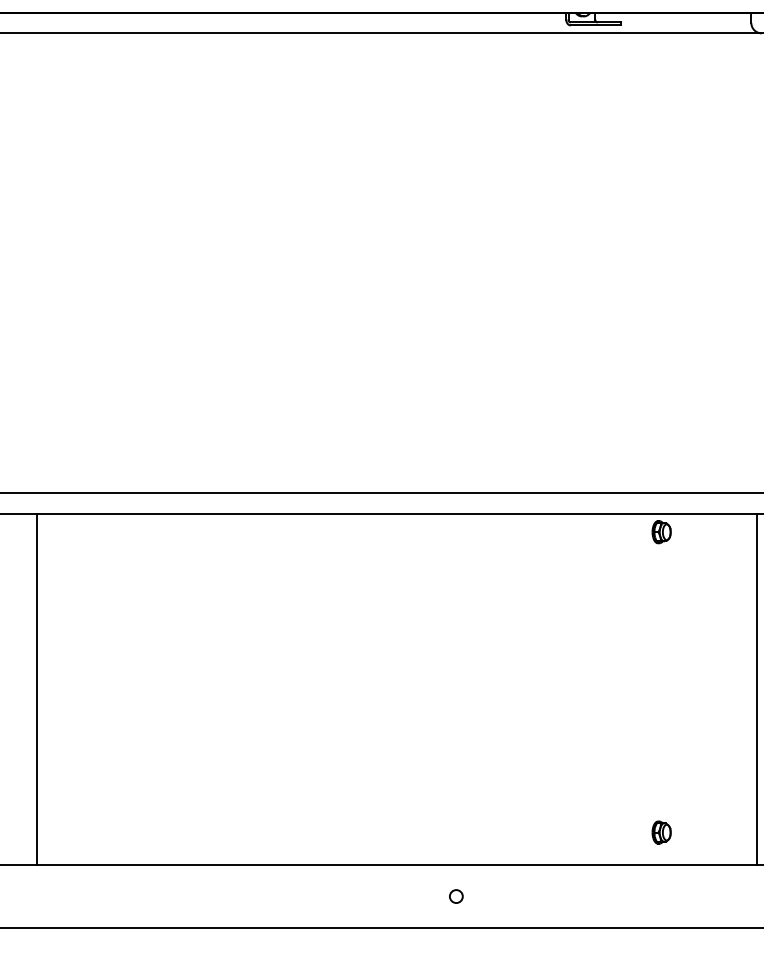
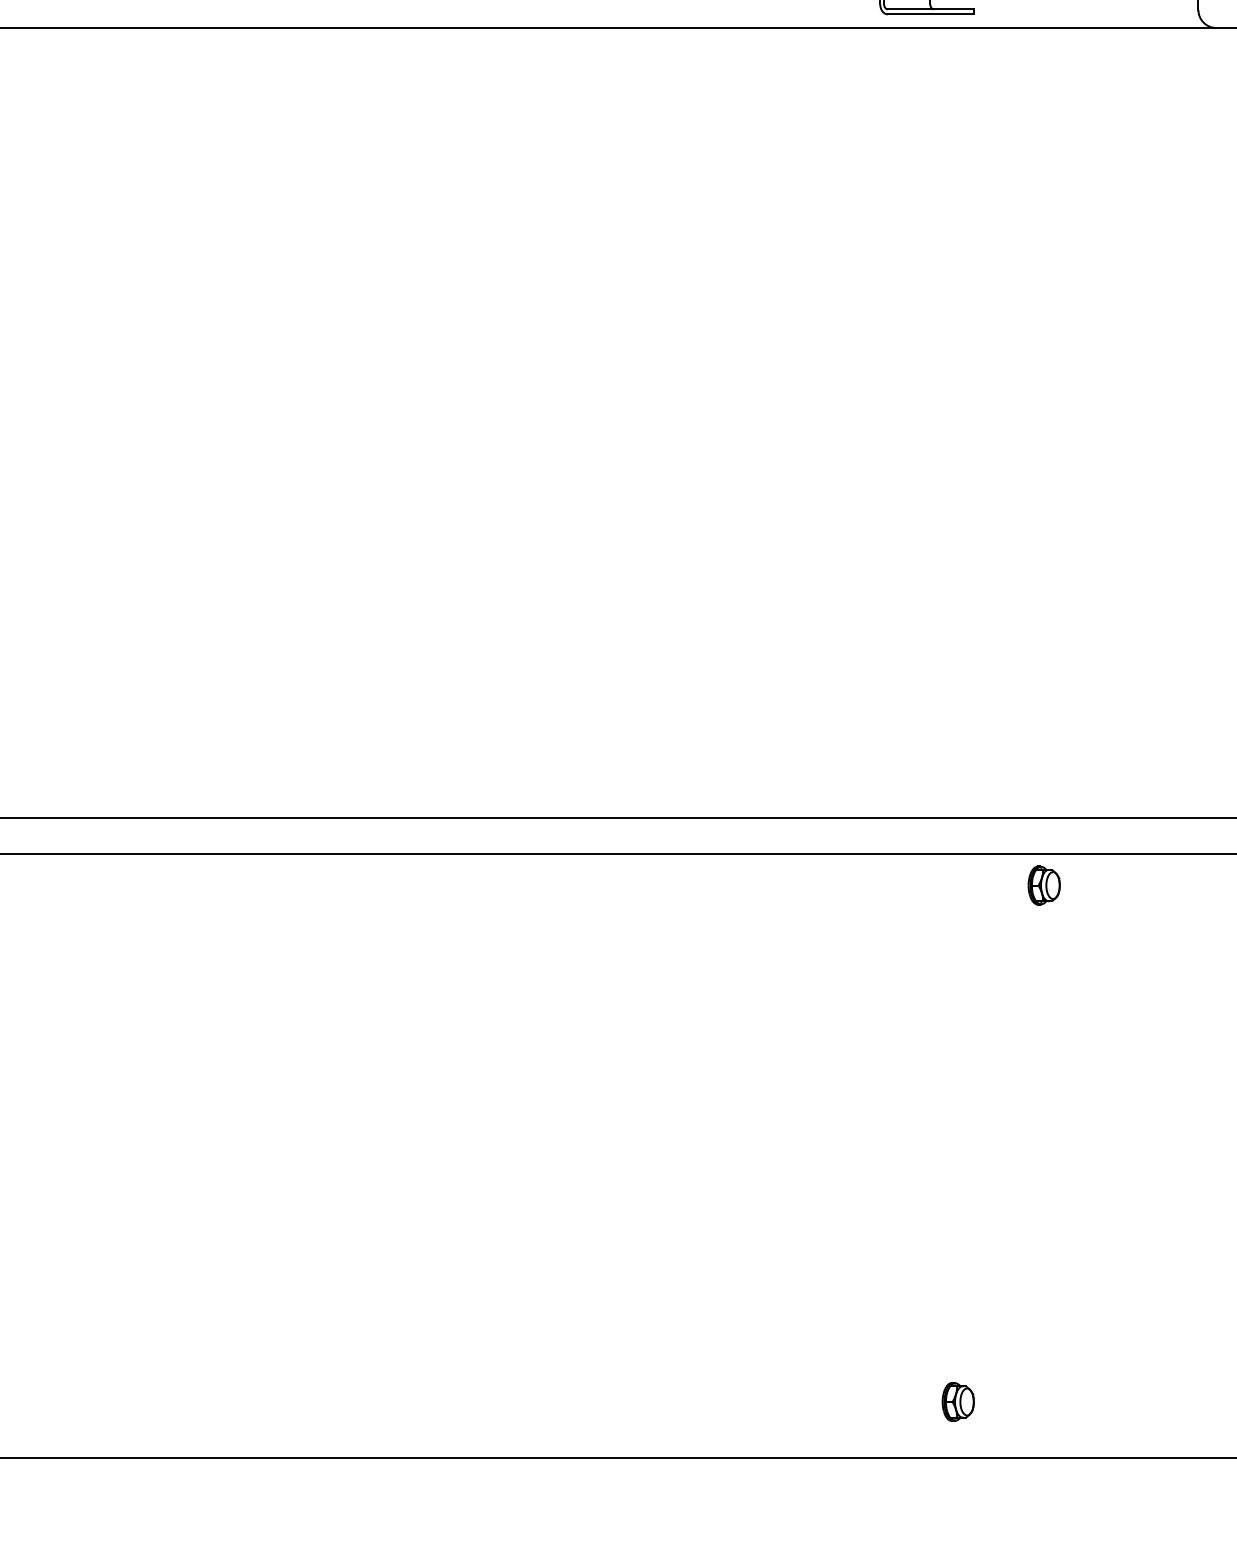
line: (756, 689) -> (1207, 1155), removed
part: (661, 832) -> (958, 1401), moved
circle: (456, 896) -> (691, 1511), removed

